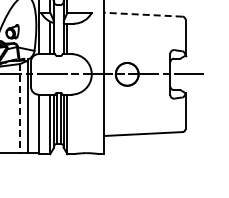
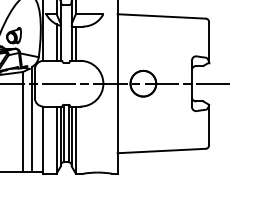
line: (143, 14) -> (161, 16), dashed -> solid
line: (20, 108) -> (22, 122), dashed -> solid

